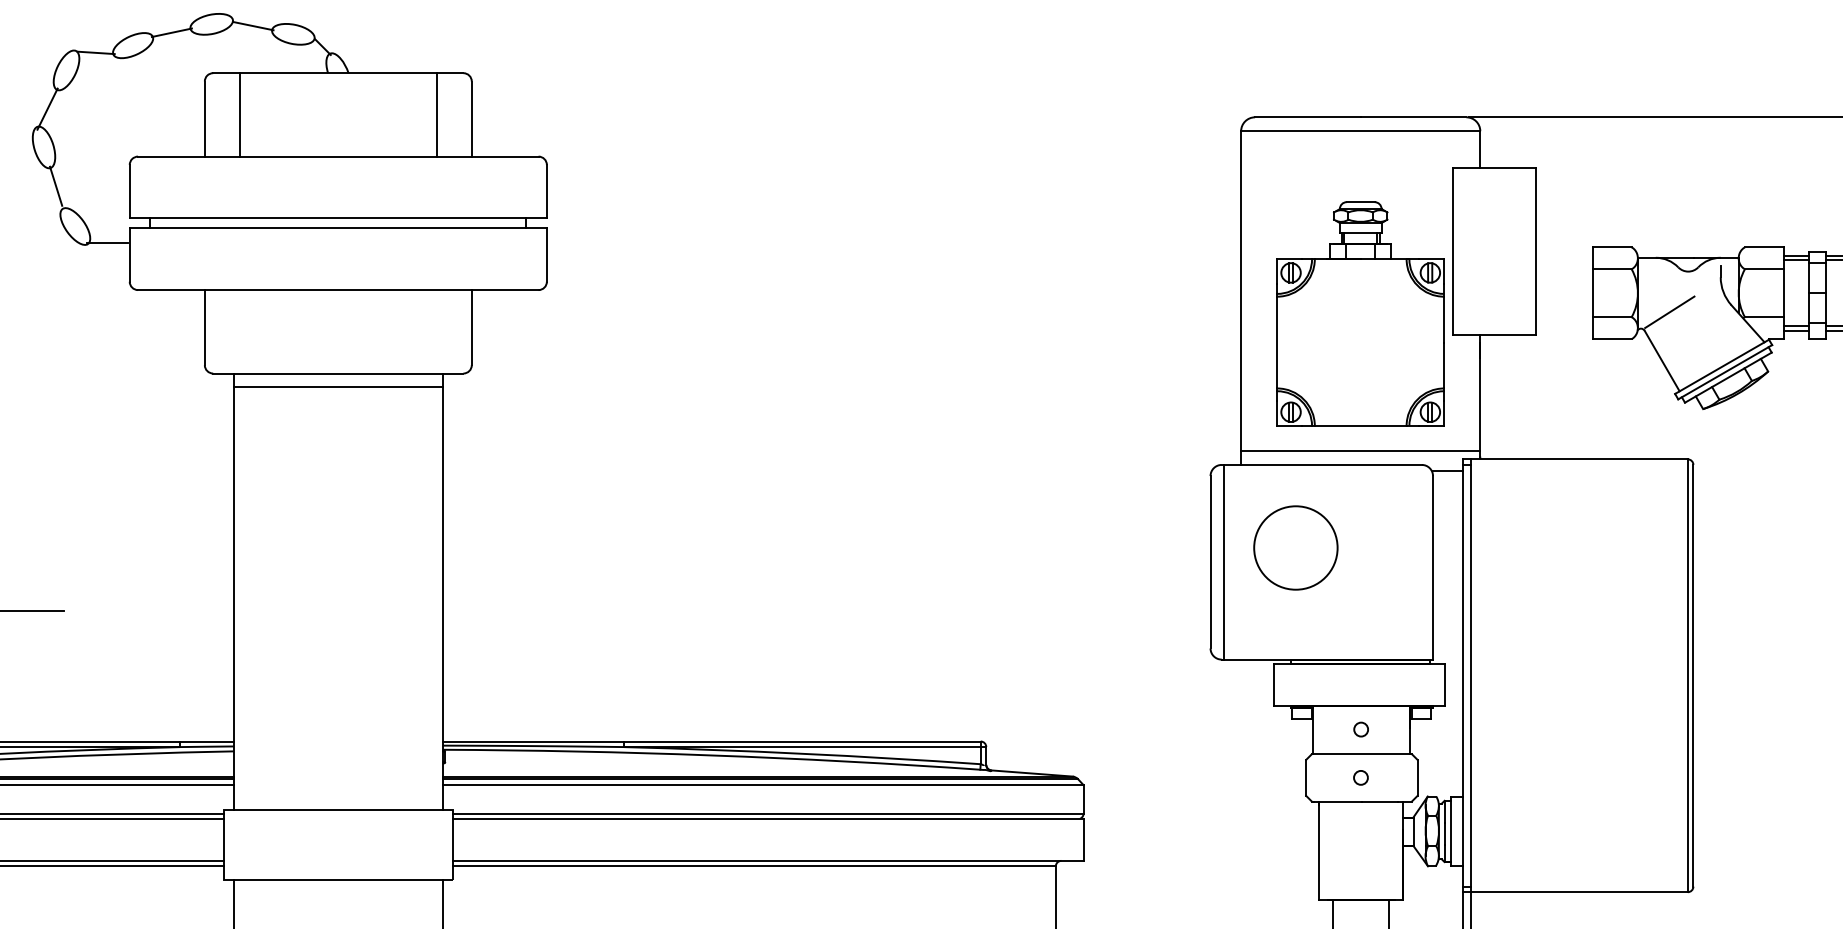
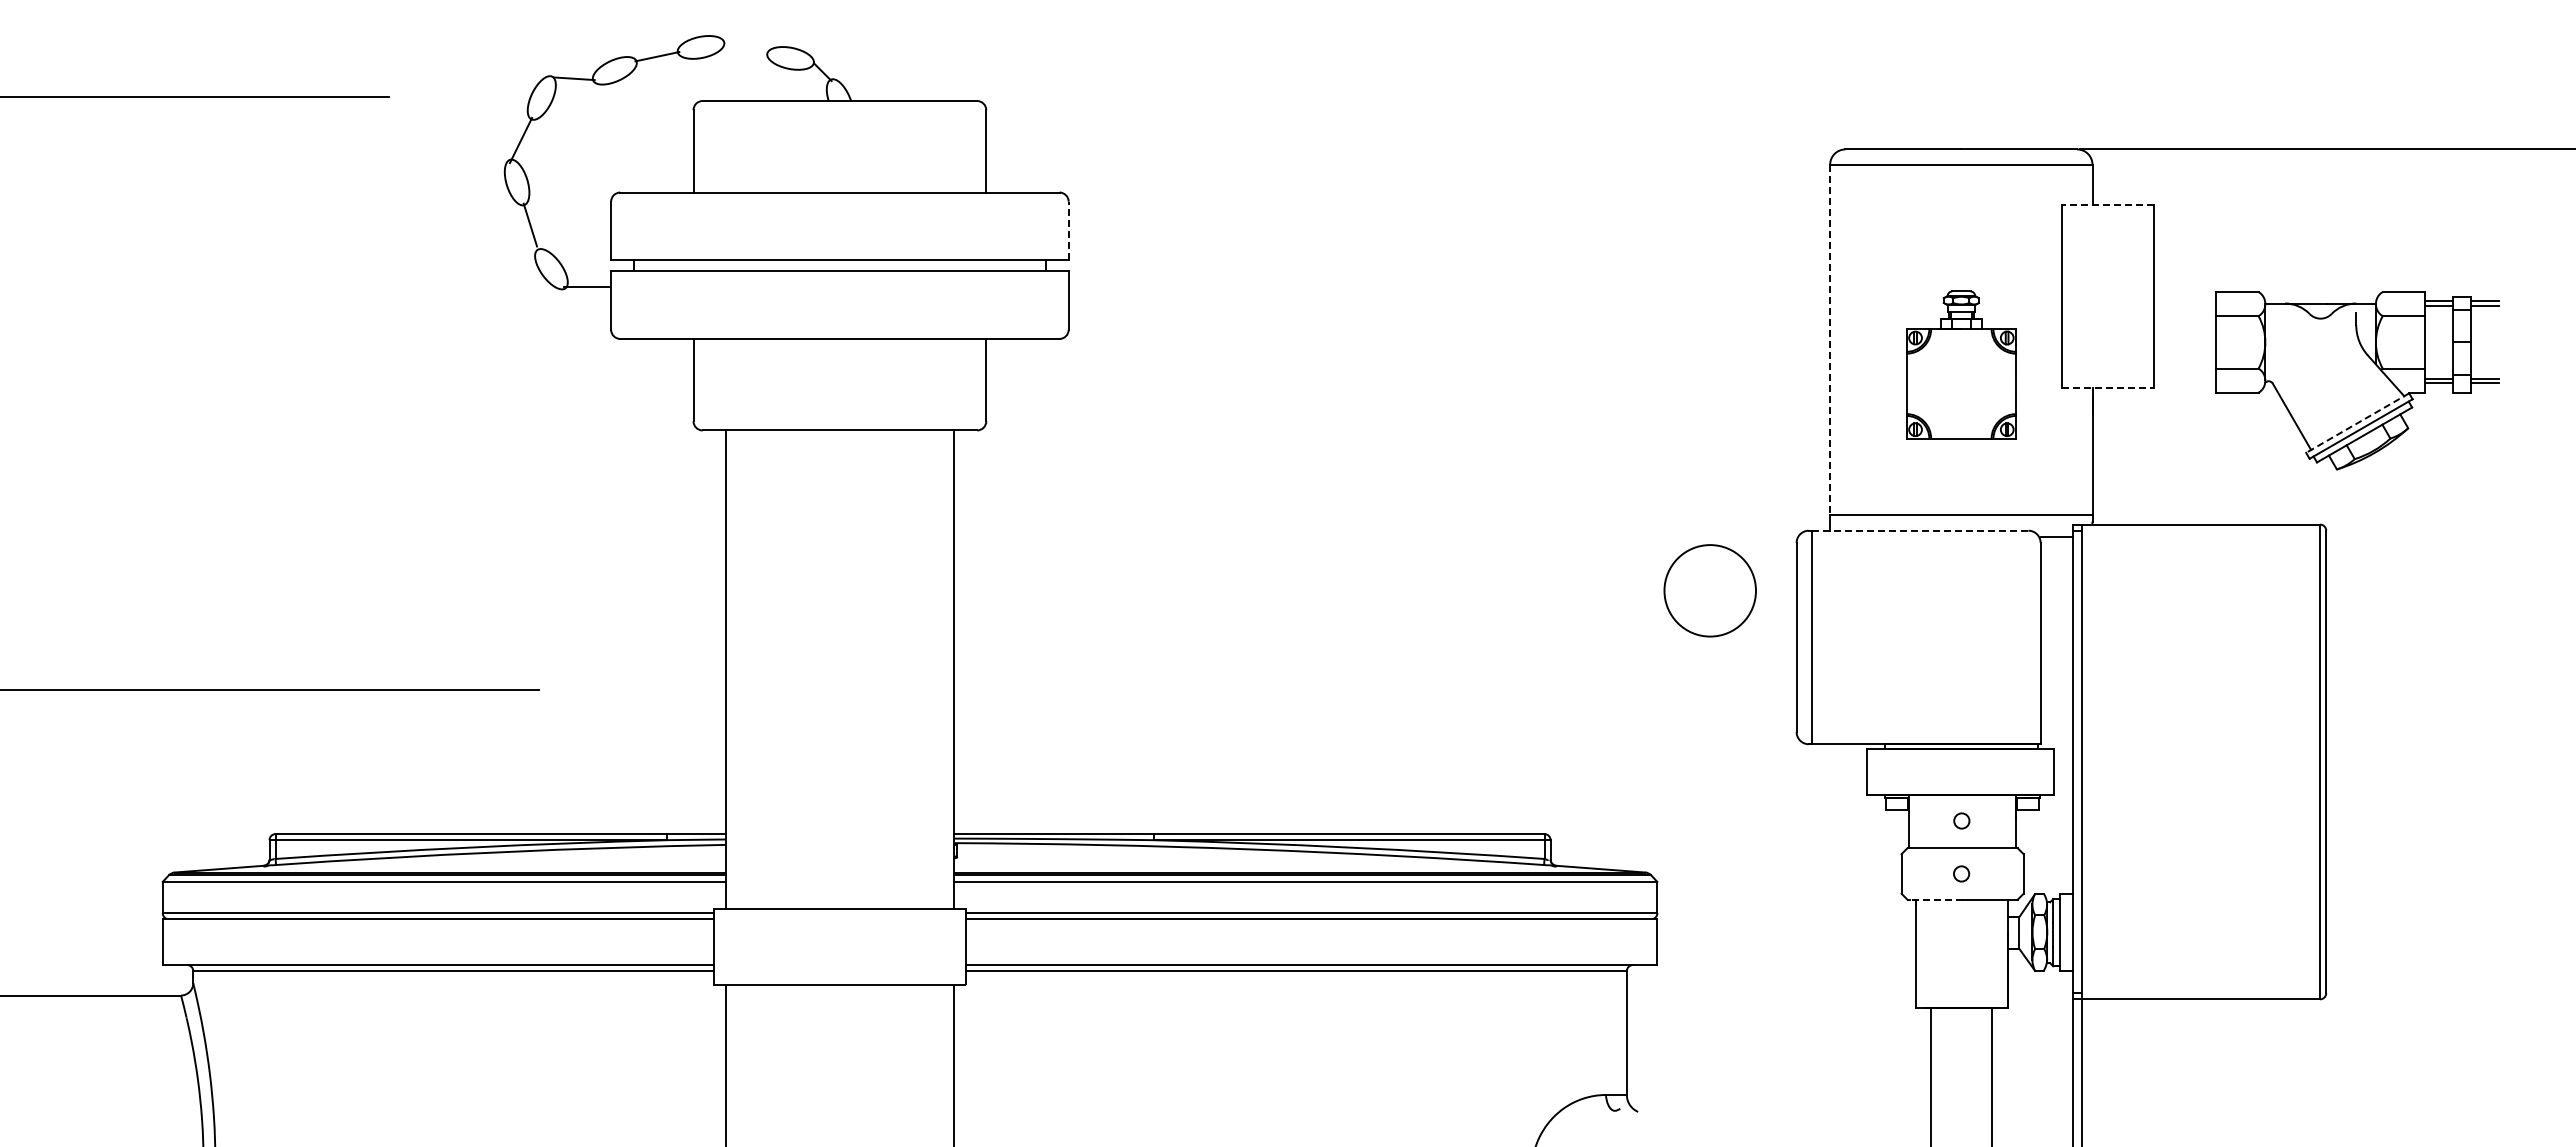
line: (253, 25) -> (746, 48), removed
line: (239, 114) -> (731, 146), removed
line: (436, 114) -> (947, 146), removed
line: (1493, 168) -> (2107, 205), solid -> dashed
line: (546, 191) -> (1068, 230), solid -> dashed
line: (1241, 291) -> (1830, 340), solid -> dashed
line: (1669, 312) -> (2300, 363), removed
part: (1360, 313) -> (1961, 364), size x0.6
line: (1493, 335) -> (2107, 388), solid -> dashed
line: (1721, 367) -> (2357, 423), solid -> dashed
line: (337, 387) -> (839, 445), removed
line: (1322, 464) -> (1919, 530), solid -> dashed
circle: (1295, 547) -> (1709, 590), moved
line: (1338, 801) -> (1936, 899), solid -> dashed

